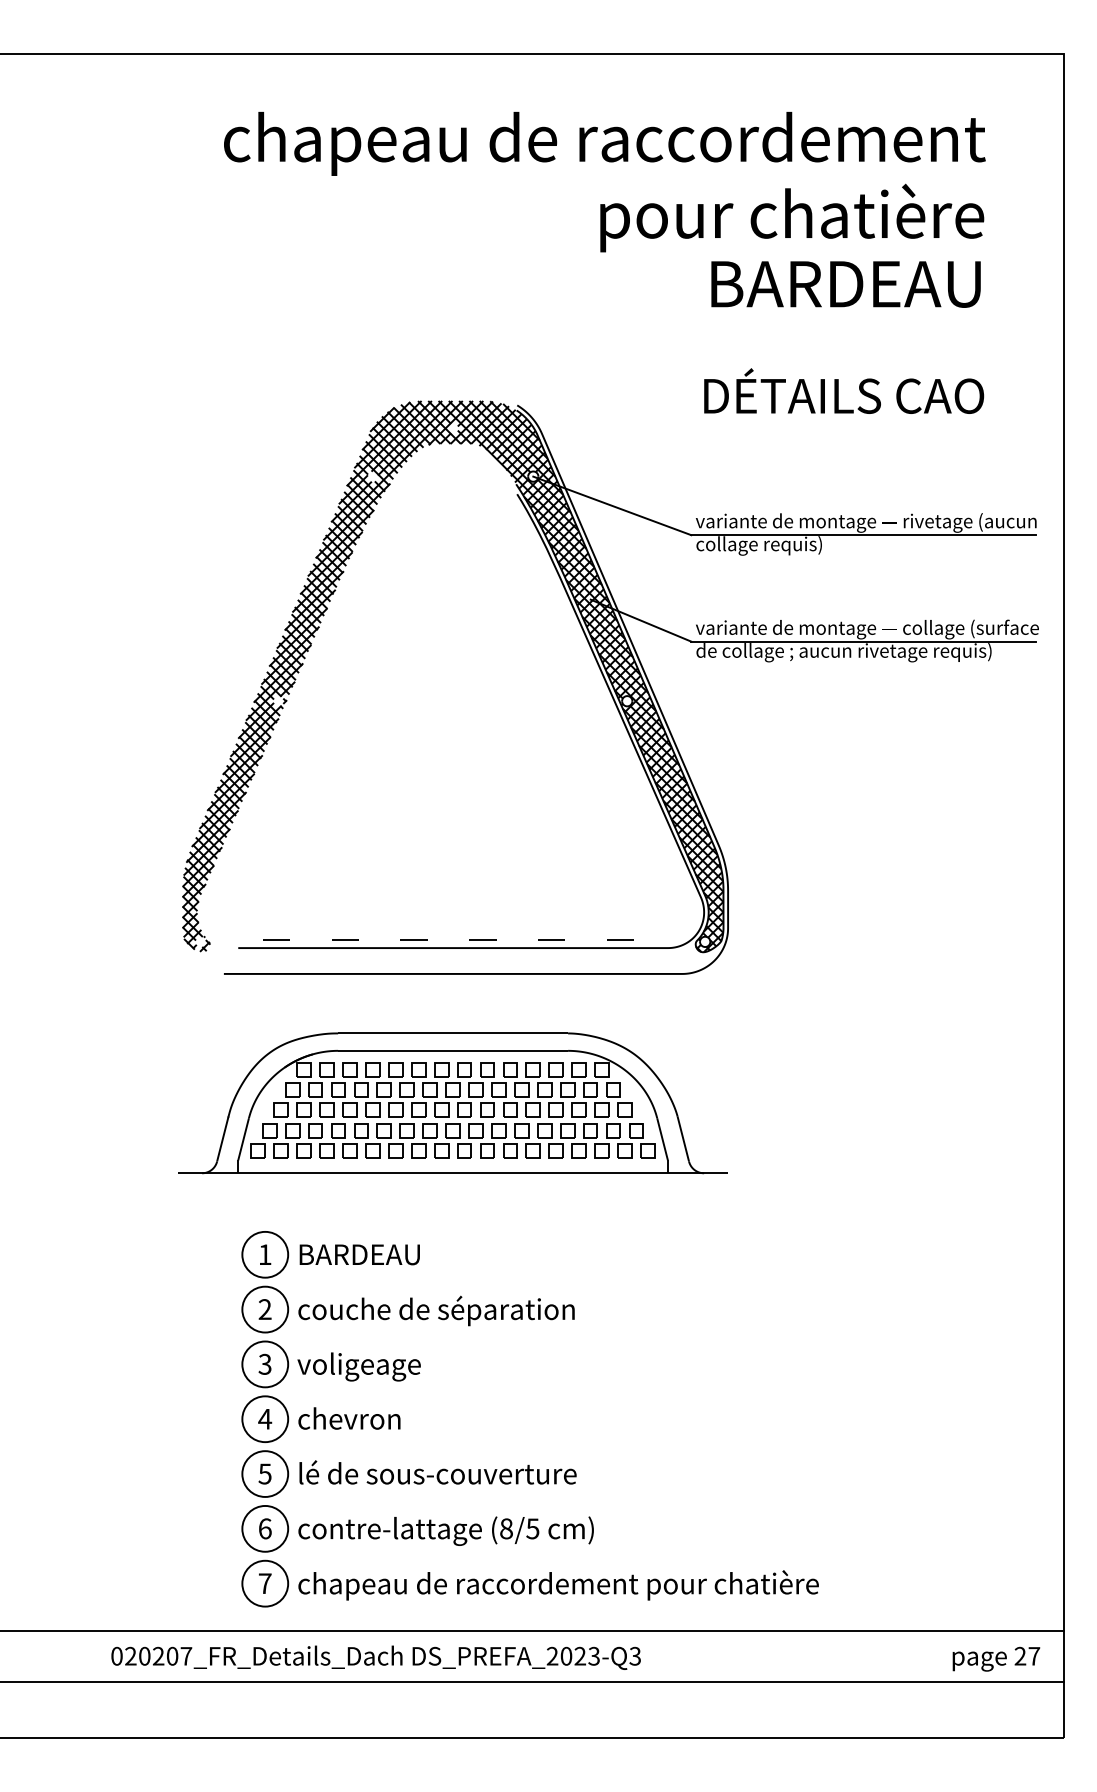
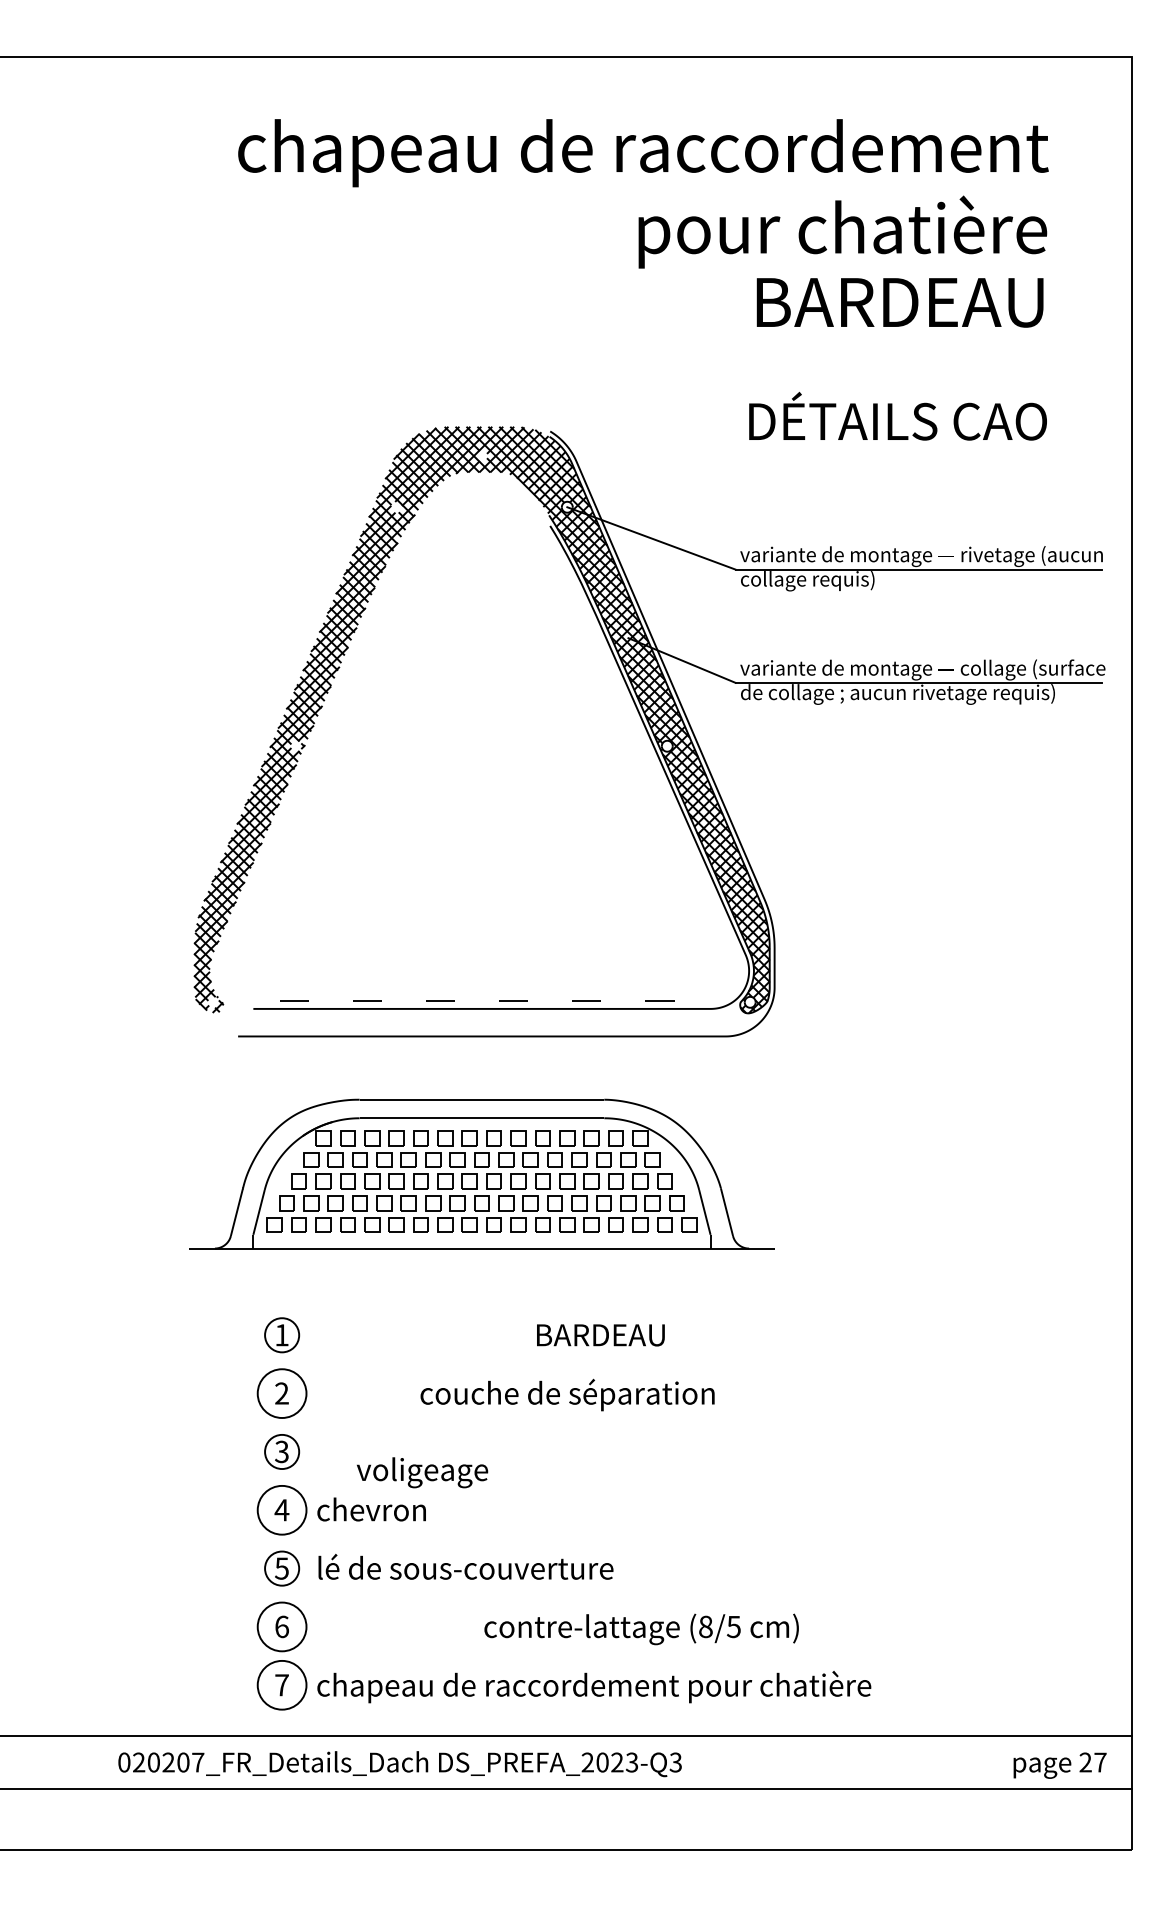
circle: (265, 1254) -> (282, 1334), size x0.7
text: (359, 1254) -> (600, 1334), moved
text: (436, 1310) -> (567, 1394), moved
circle: (265, 1364) -> (282, 1452), size x0.7
text: (358, 1366) -> (421, 1472), moved
circle: (265, 1473) -> (282, 1568), size x0.7
text: (445, 1530) -> (640, 1628), moved

